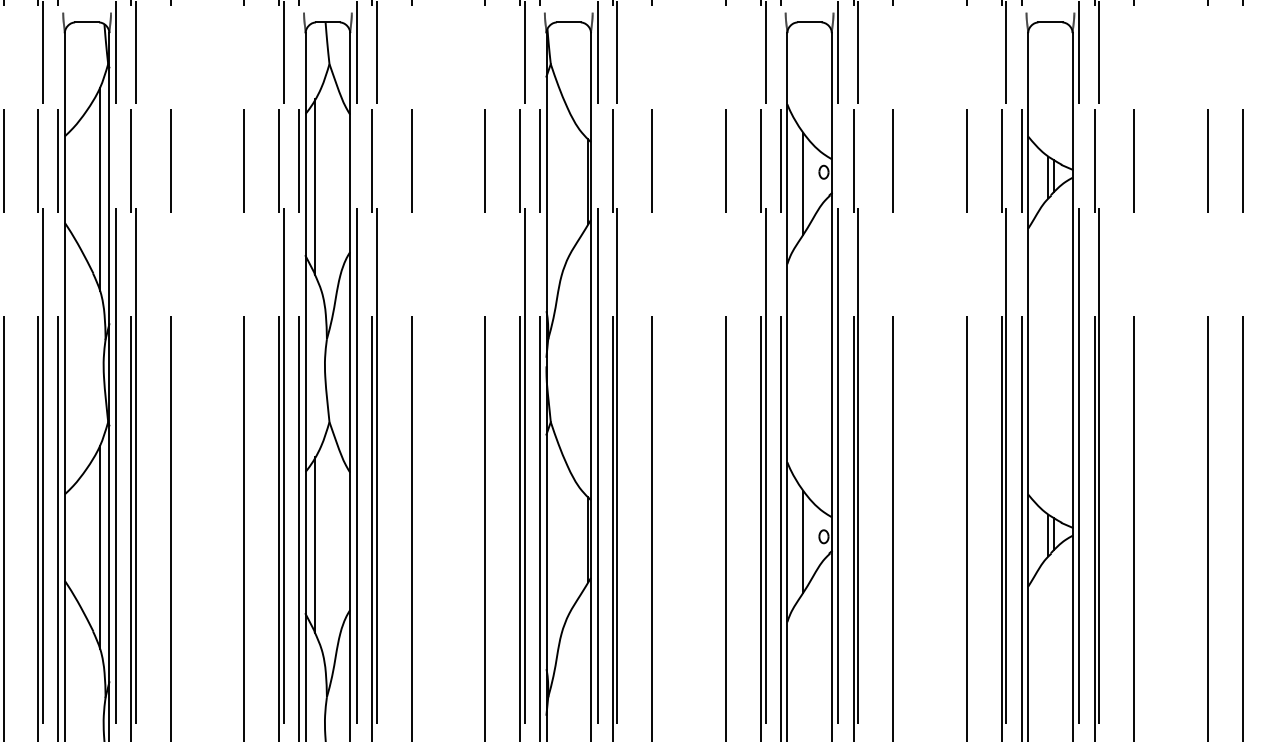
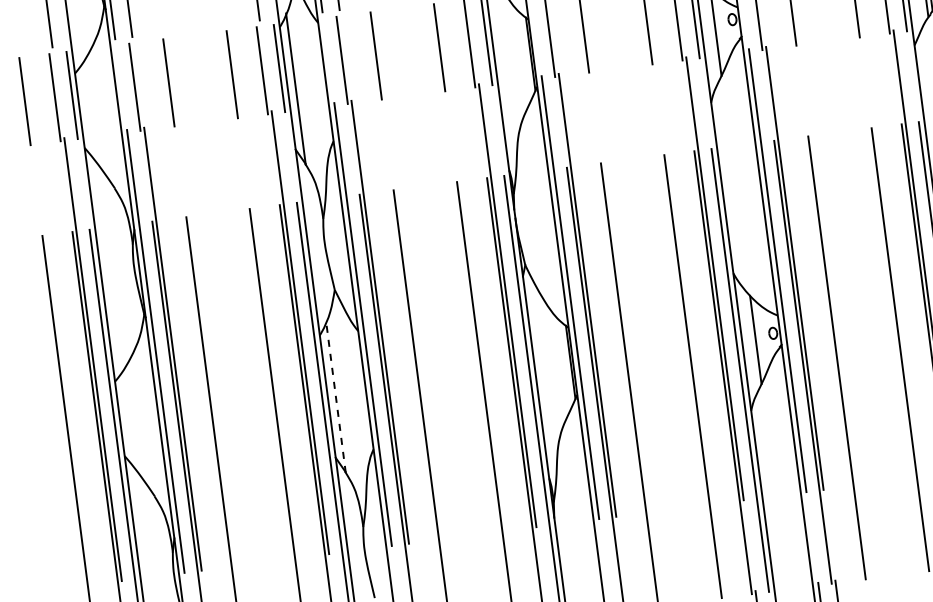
line: (100, 188) -> (111, 114), removed
line: (314, 544) -> (335, 396), solid -> dashed
line: (100, 546) -> (151, 422), removed

